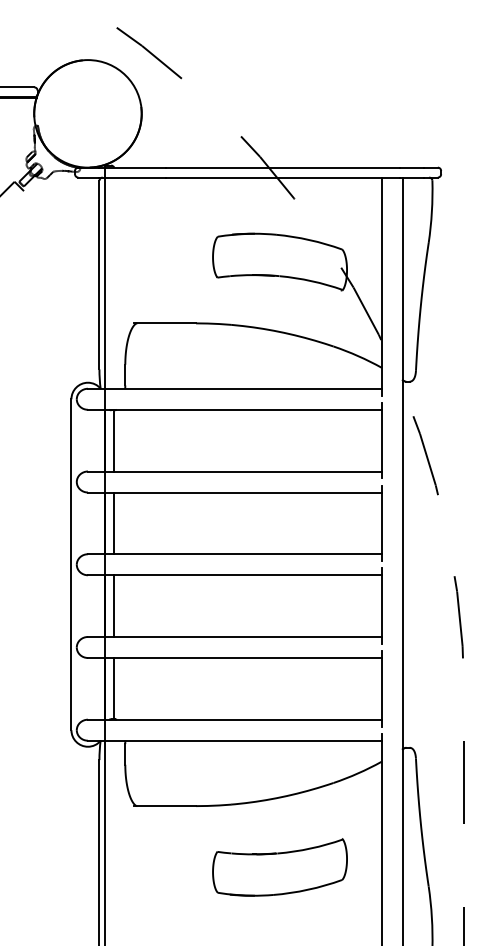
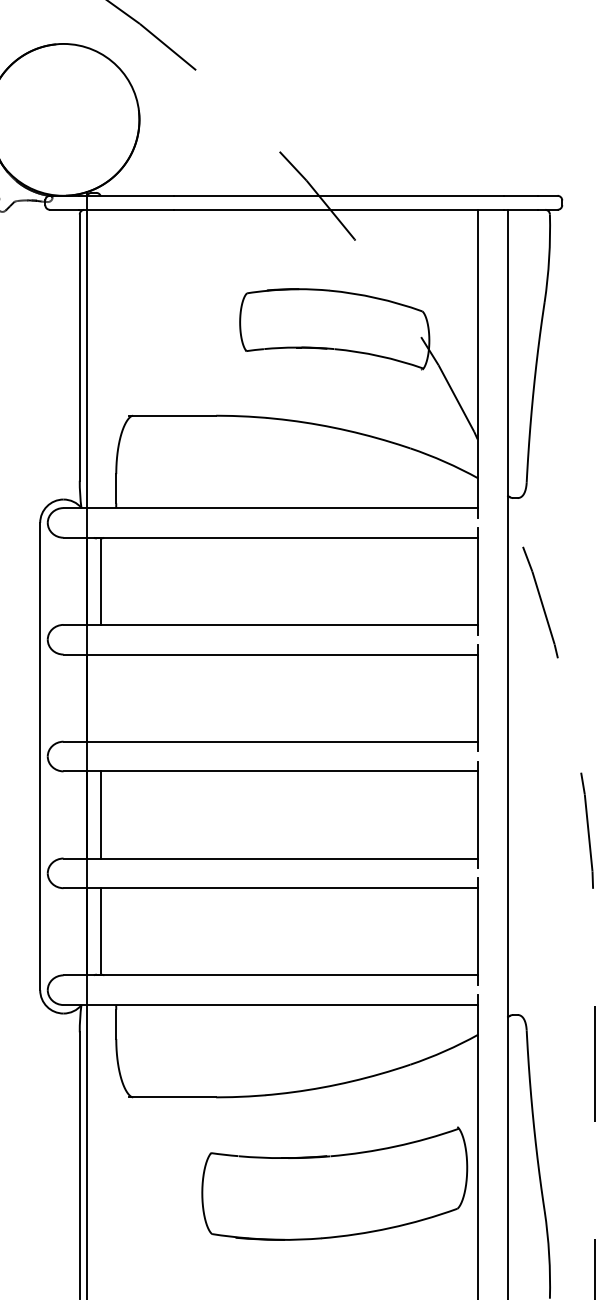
line: (114, 523) -> (101, 698), removed
part: (279, 867) -> (333, 1184), size x1.4

